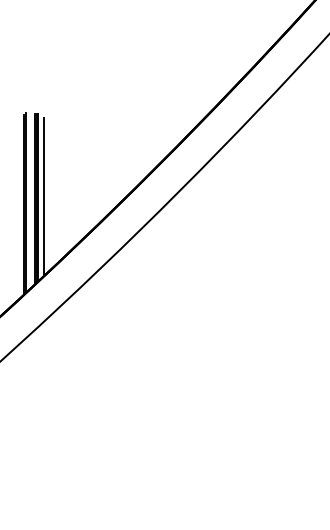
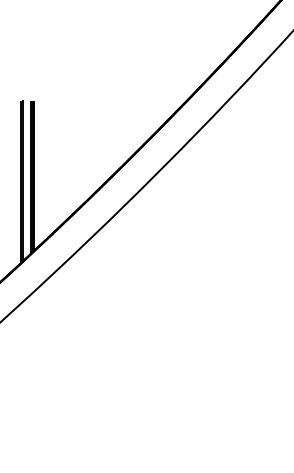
line: (44, 196) -> (39, 175), removed

